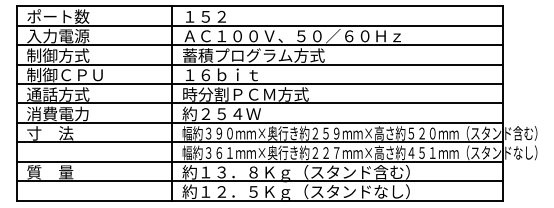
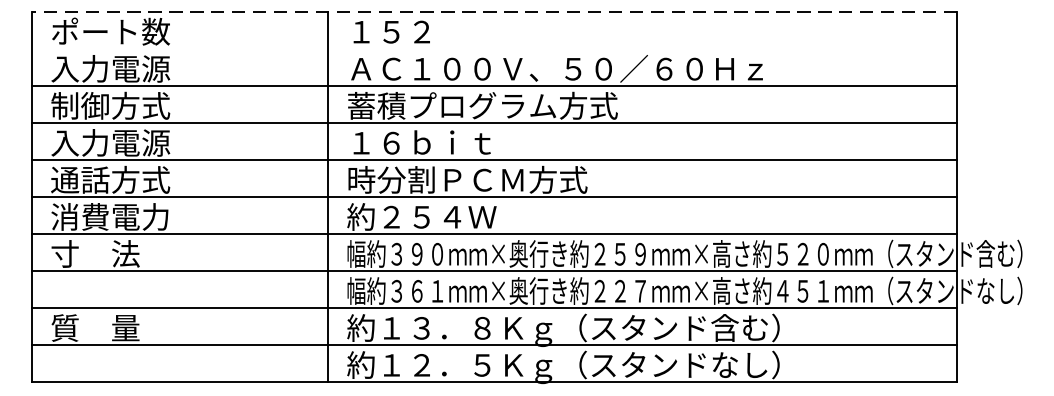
line: (259, 6) -> (493, 12), solid -> dashed
line: (259, 25) -> (493, 48), removed
text: (64, 74) -> (122, 141), 制御ＣＰＵ -> 入力電源

